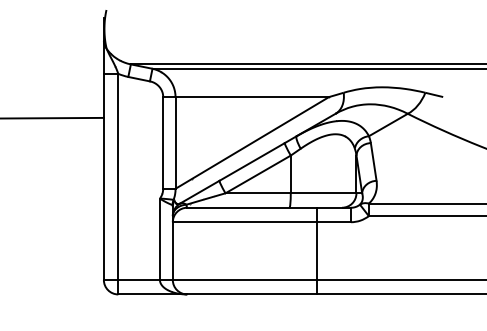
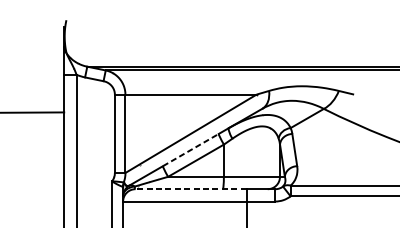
line: (252, 161) -> (191, 149), solid -> dashed
line: (251, 207) -> (190, 188), solid -> dashed

